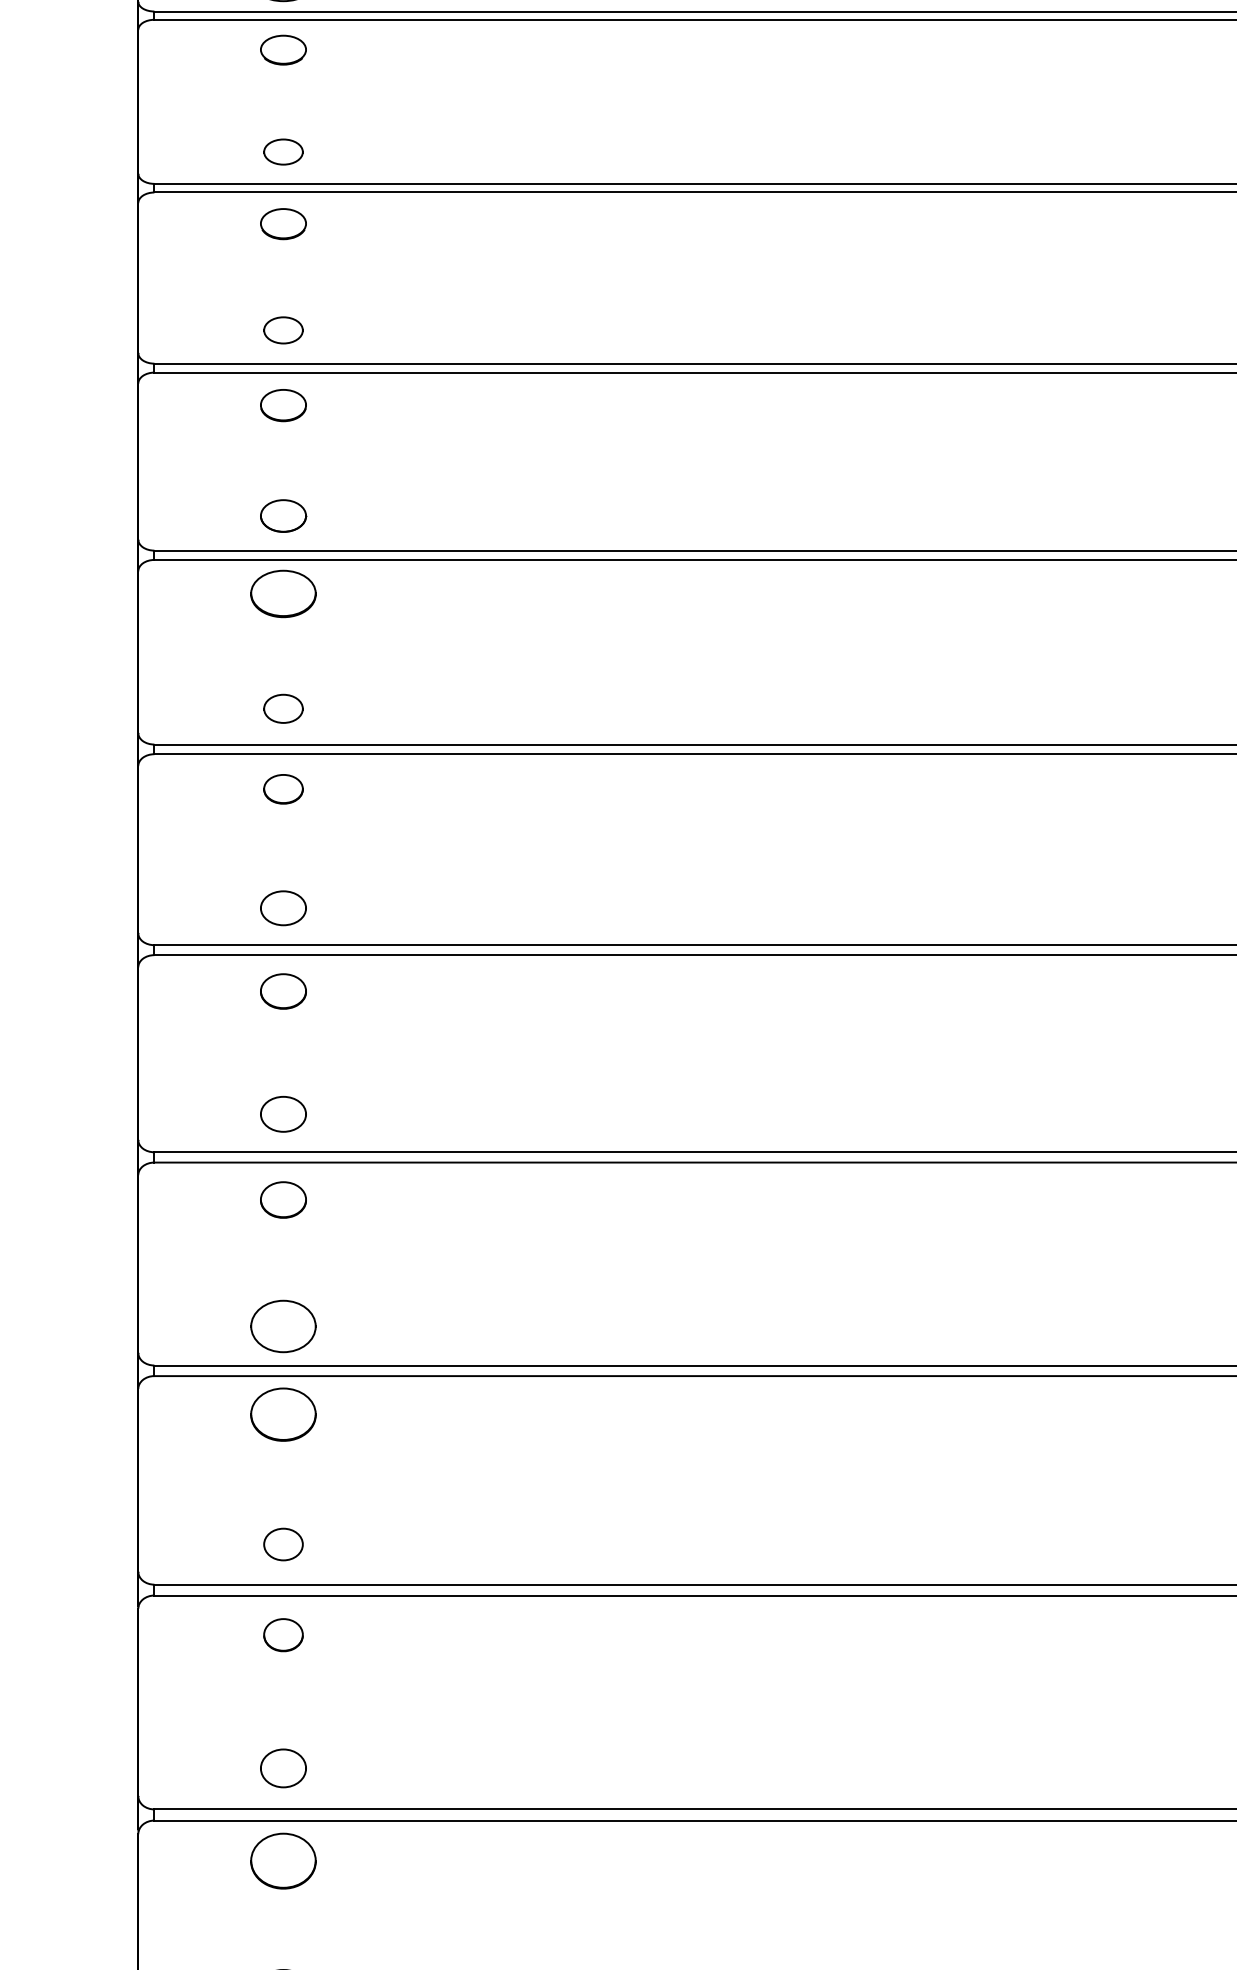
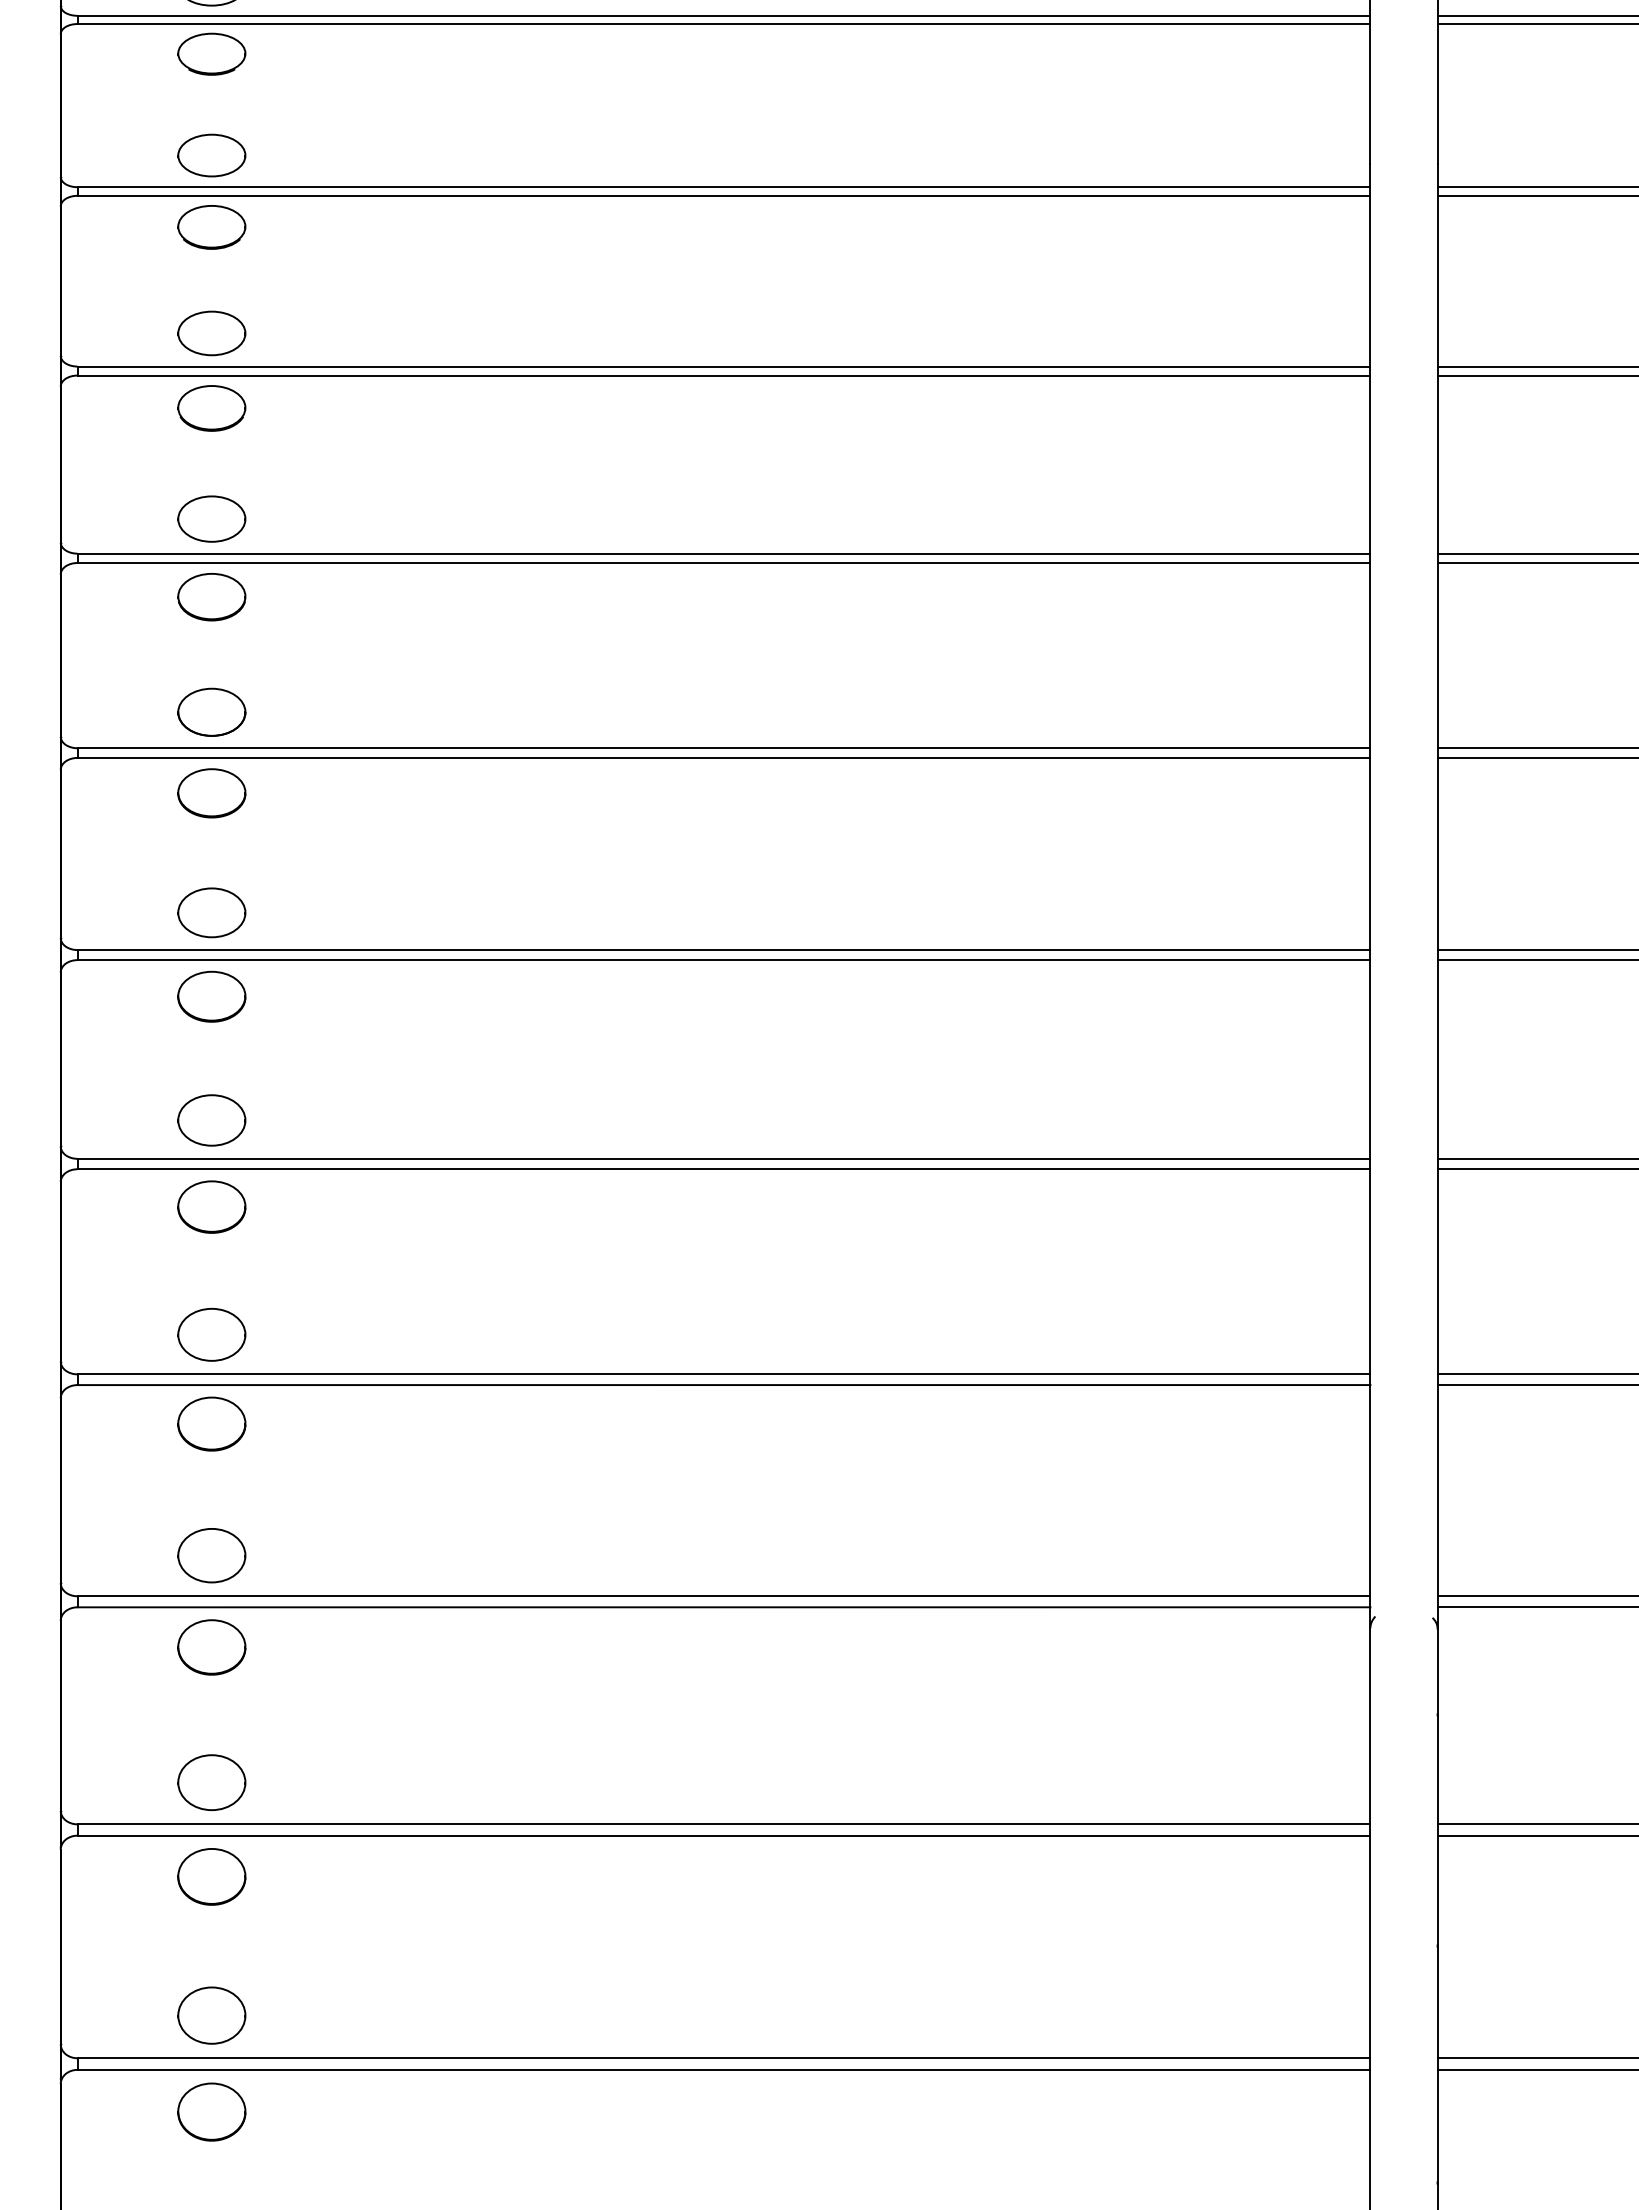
part: (283, 50) -> (211, 227), size x1.43
part: (283, 152) -> (211, 333), size x1.67
part: (283, 224) -> (211, 408), size x1.43
part: (283, 329) -> (211, 518), size x1.67
part: (283, 405) -> (211, 597), size x1.43
part: (283, 515) -> (211, 711), size x1.43
part: (283, 708) -> (211, 912), size x1.67
part: (283, 789) -> (211, 996), size x1.67
part: (283, 908) -> (211, 1120), size x1.43
part: (283, 990) -> (211, 1206), size x1.43
part: (283, 1113) -> (211, 1334), size x1.43
part: (283, 1199) -> (211, 1423), size x1.43
part: (283, 1544) -> (211, 1782), size x1.67
part: (283, 1634) -> (211, 1876), size x1.67
part: (283, 1768) -> (211, 2015), size x1.43

